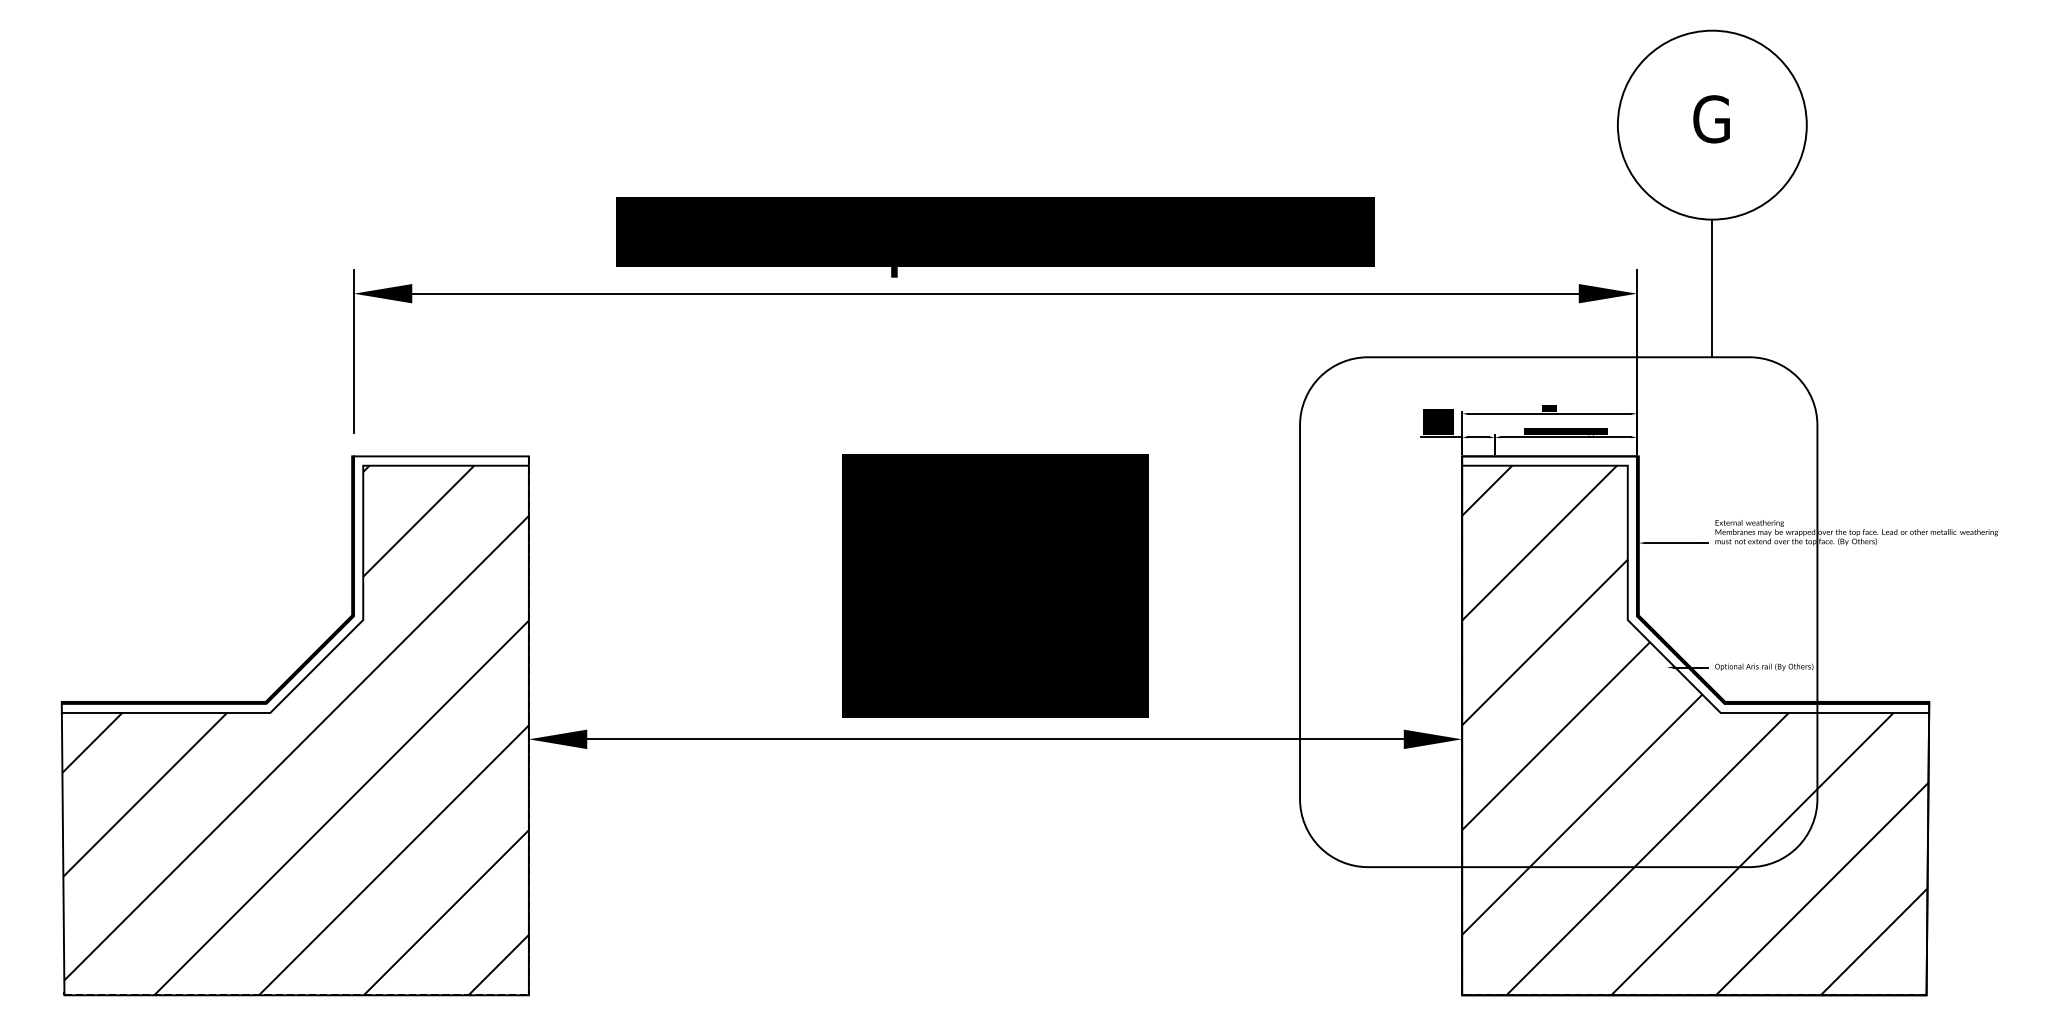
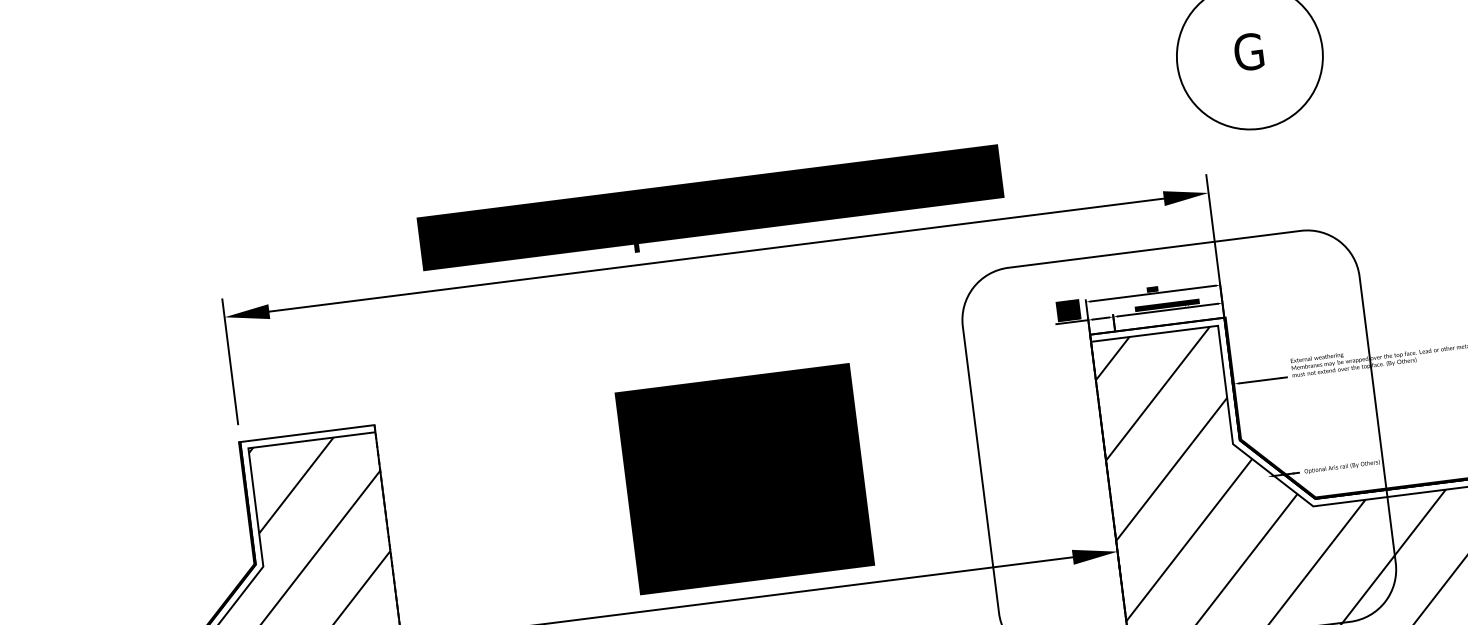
line: (1712, 288) -> (1265, 181), removed

